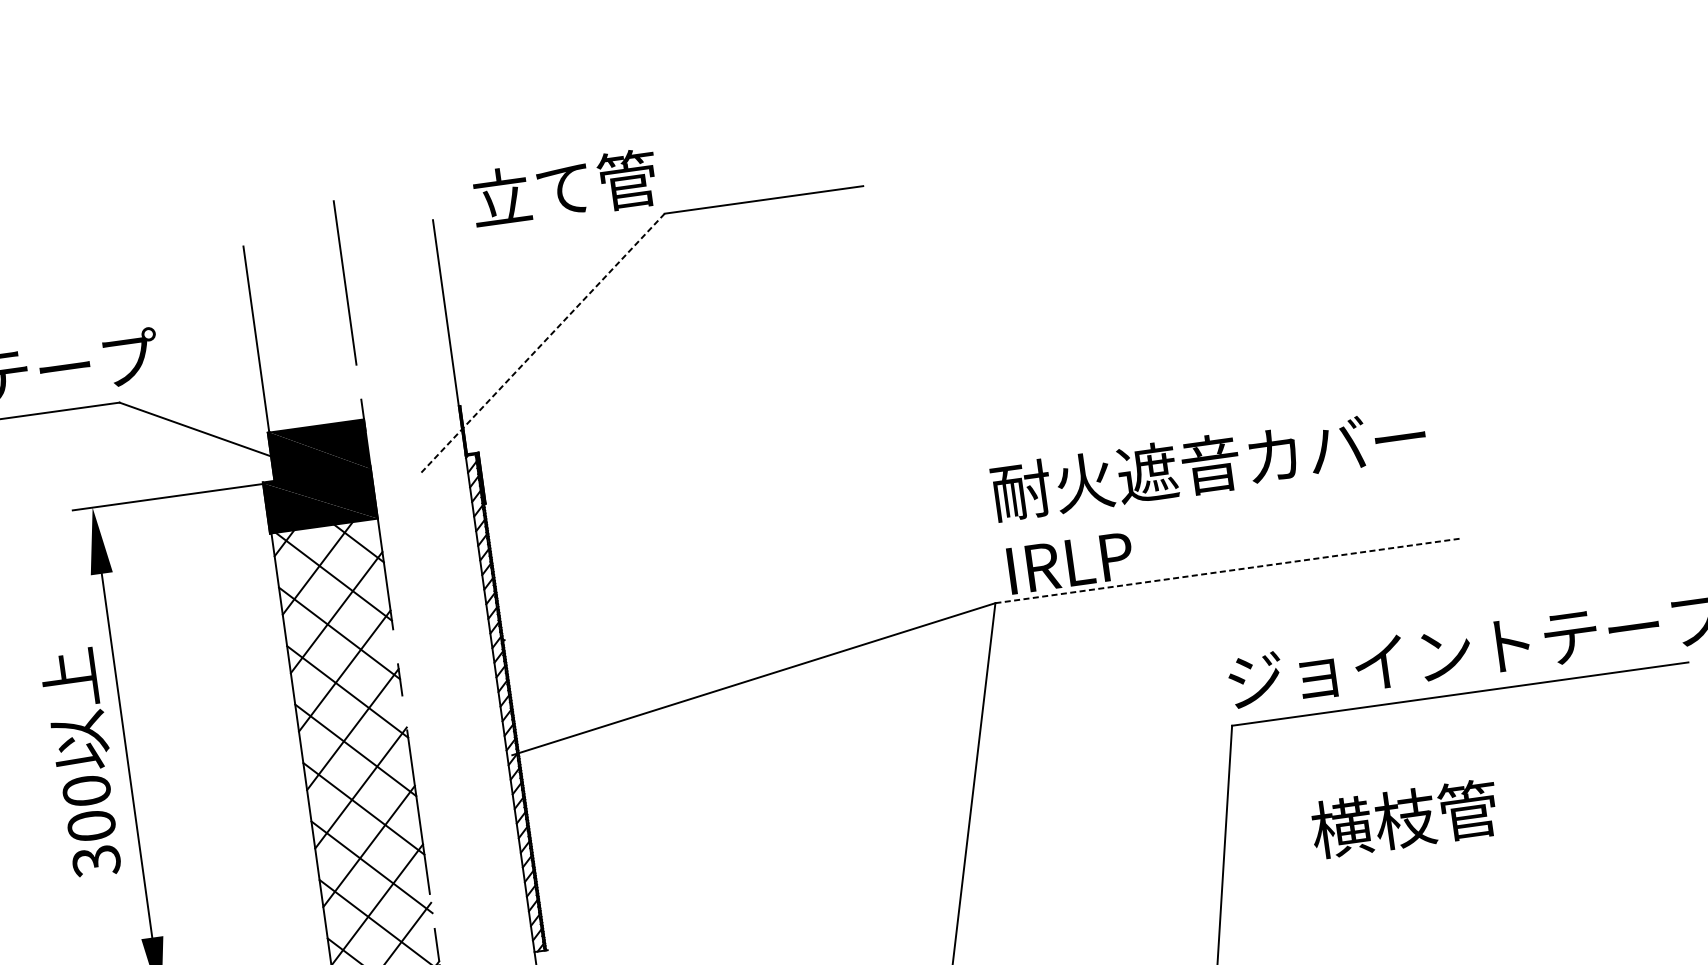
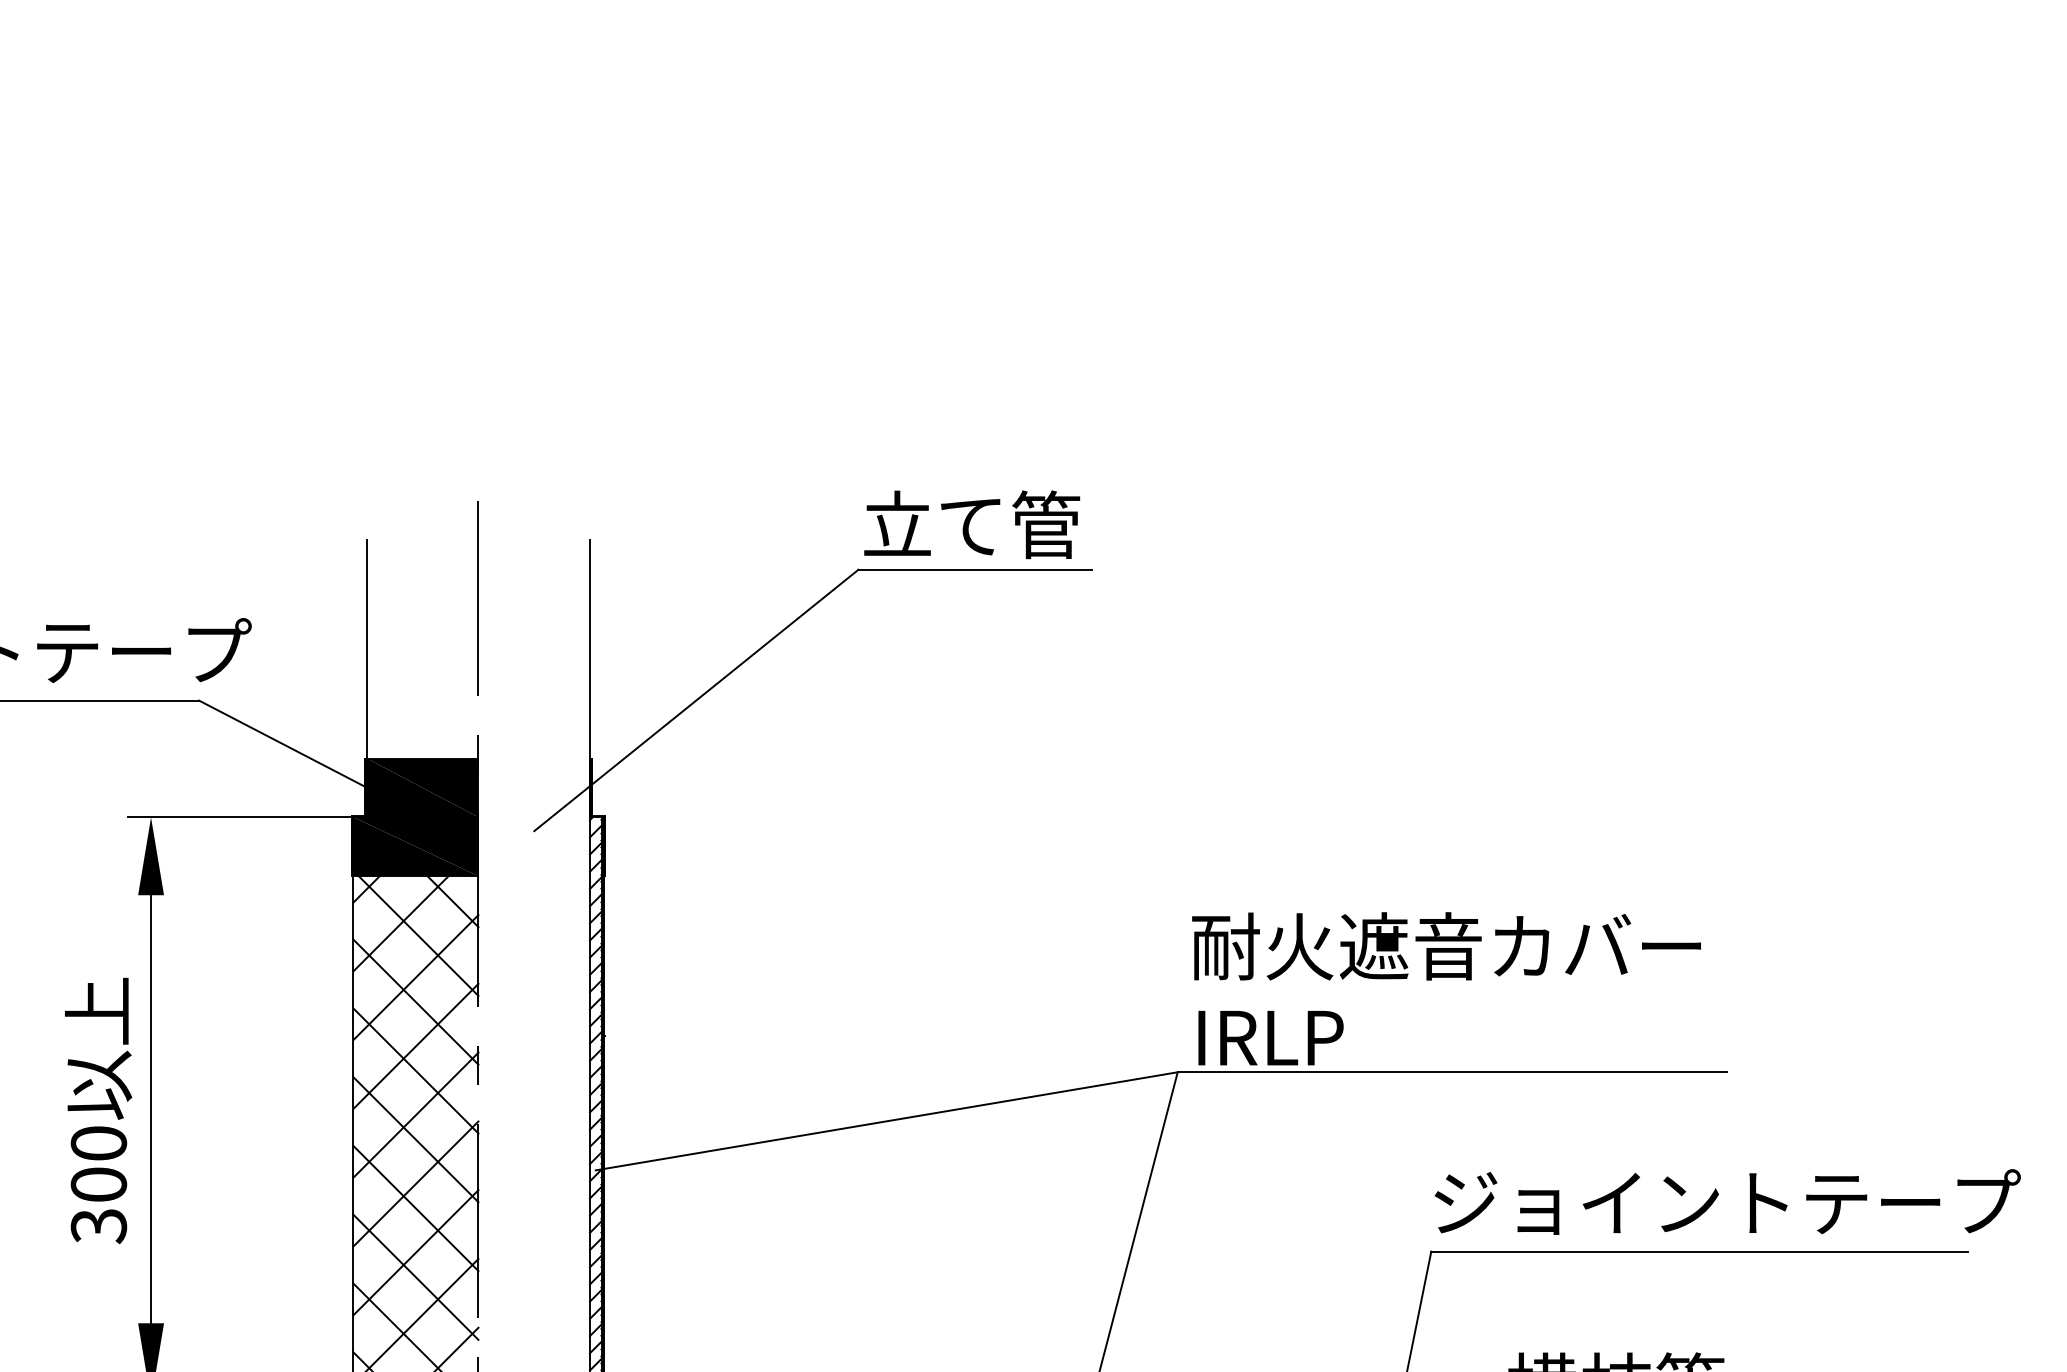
text: (565, 188) -> (972, 524), moved
line: (542, 343) -> (696, 700), dashed -> solid
line: (1229, 570) -> (1452, 1072), dashed -> solid

